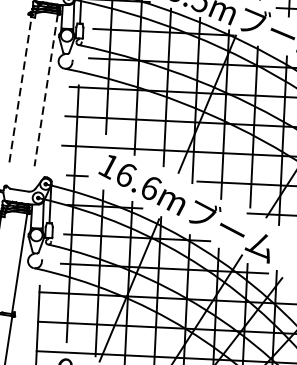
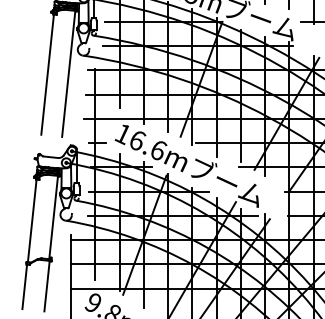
line: (20, 89) -> (47, 74), dashed -> solid
line: (45, 90) -> (68, 74), dashed -> solid

